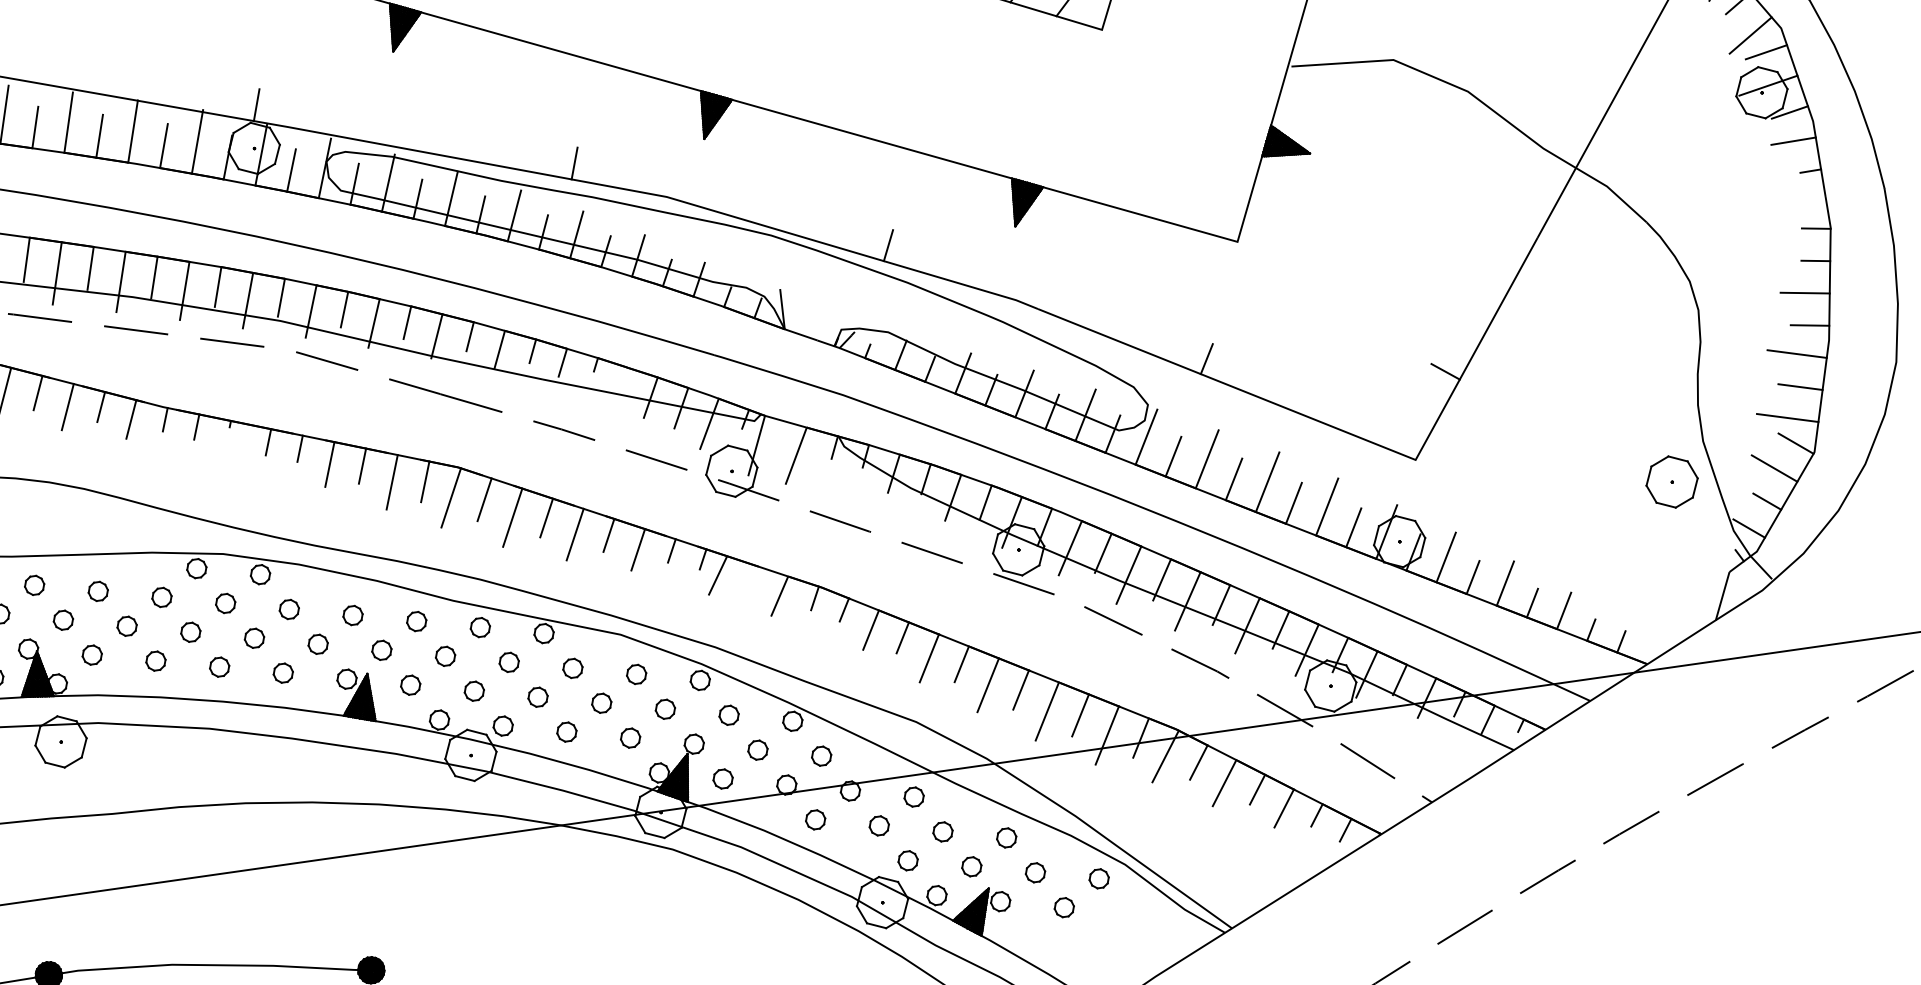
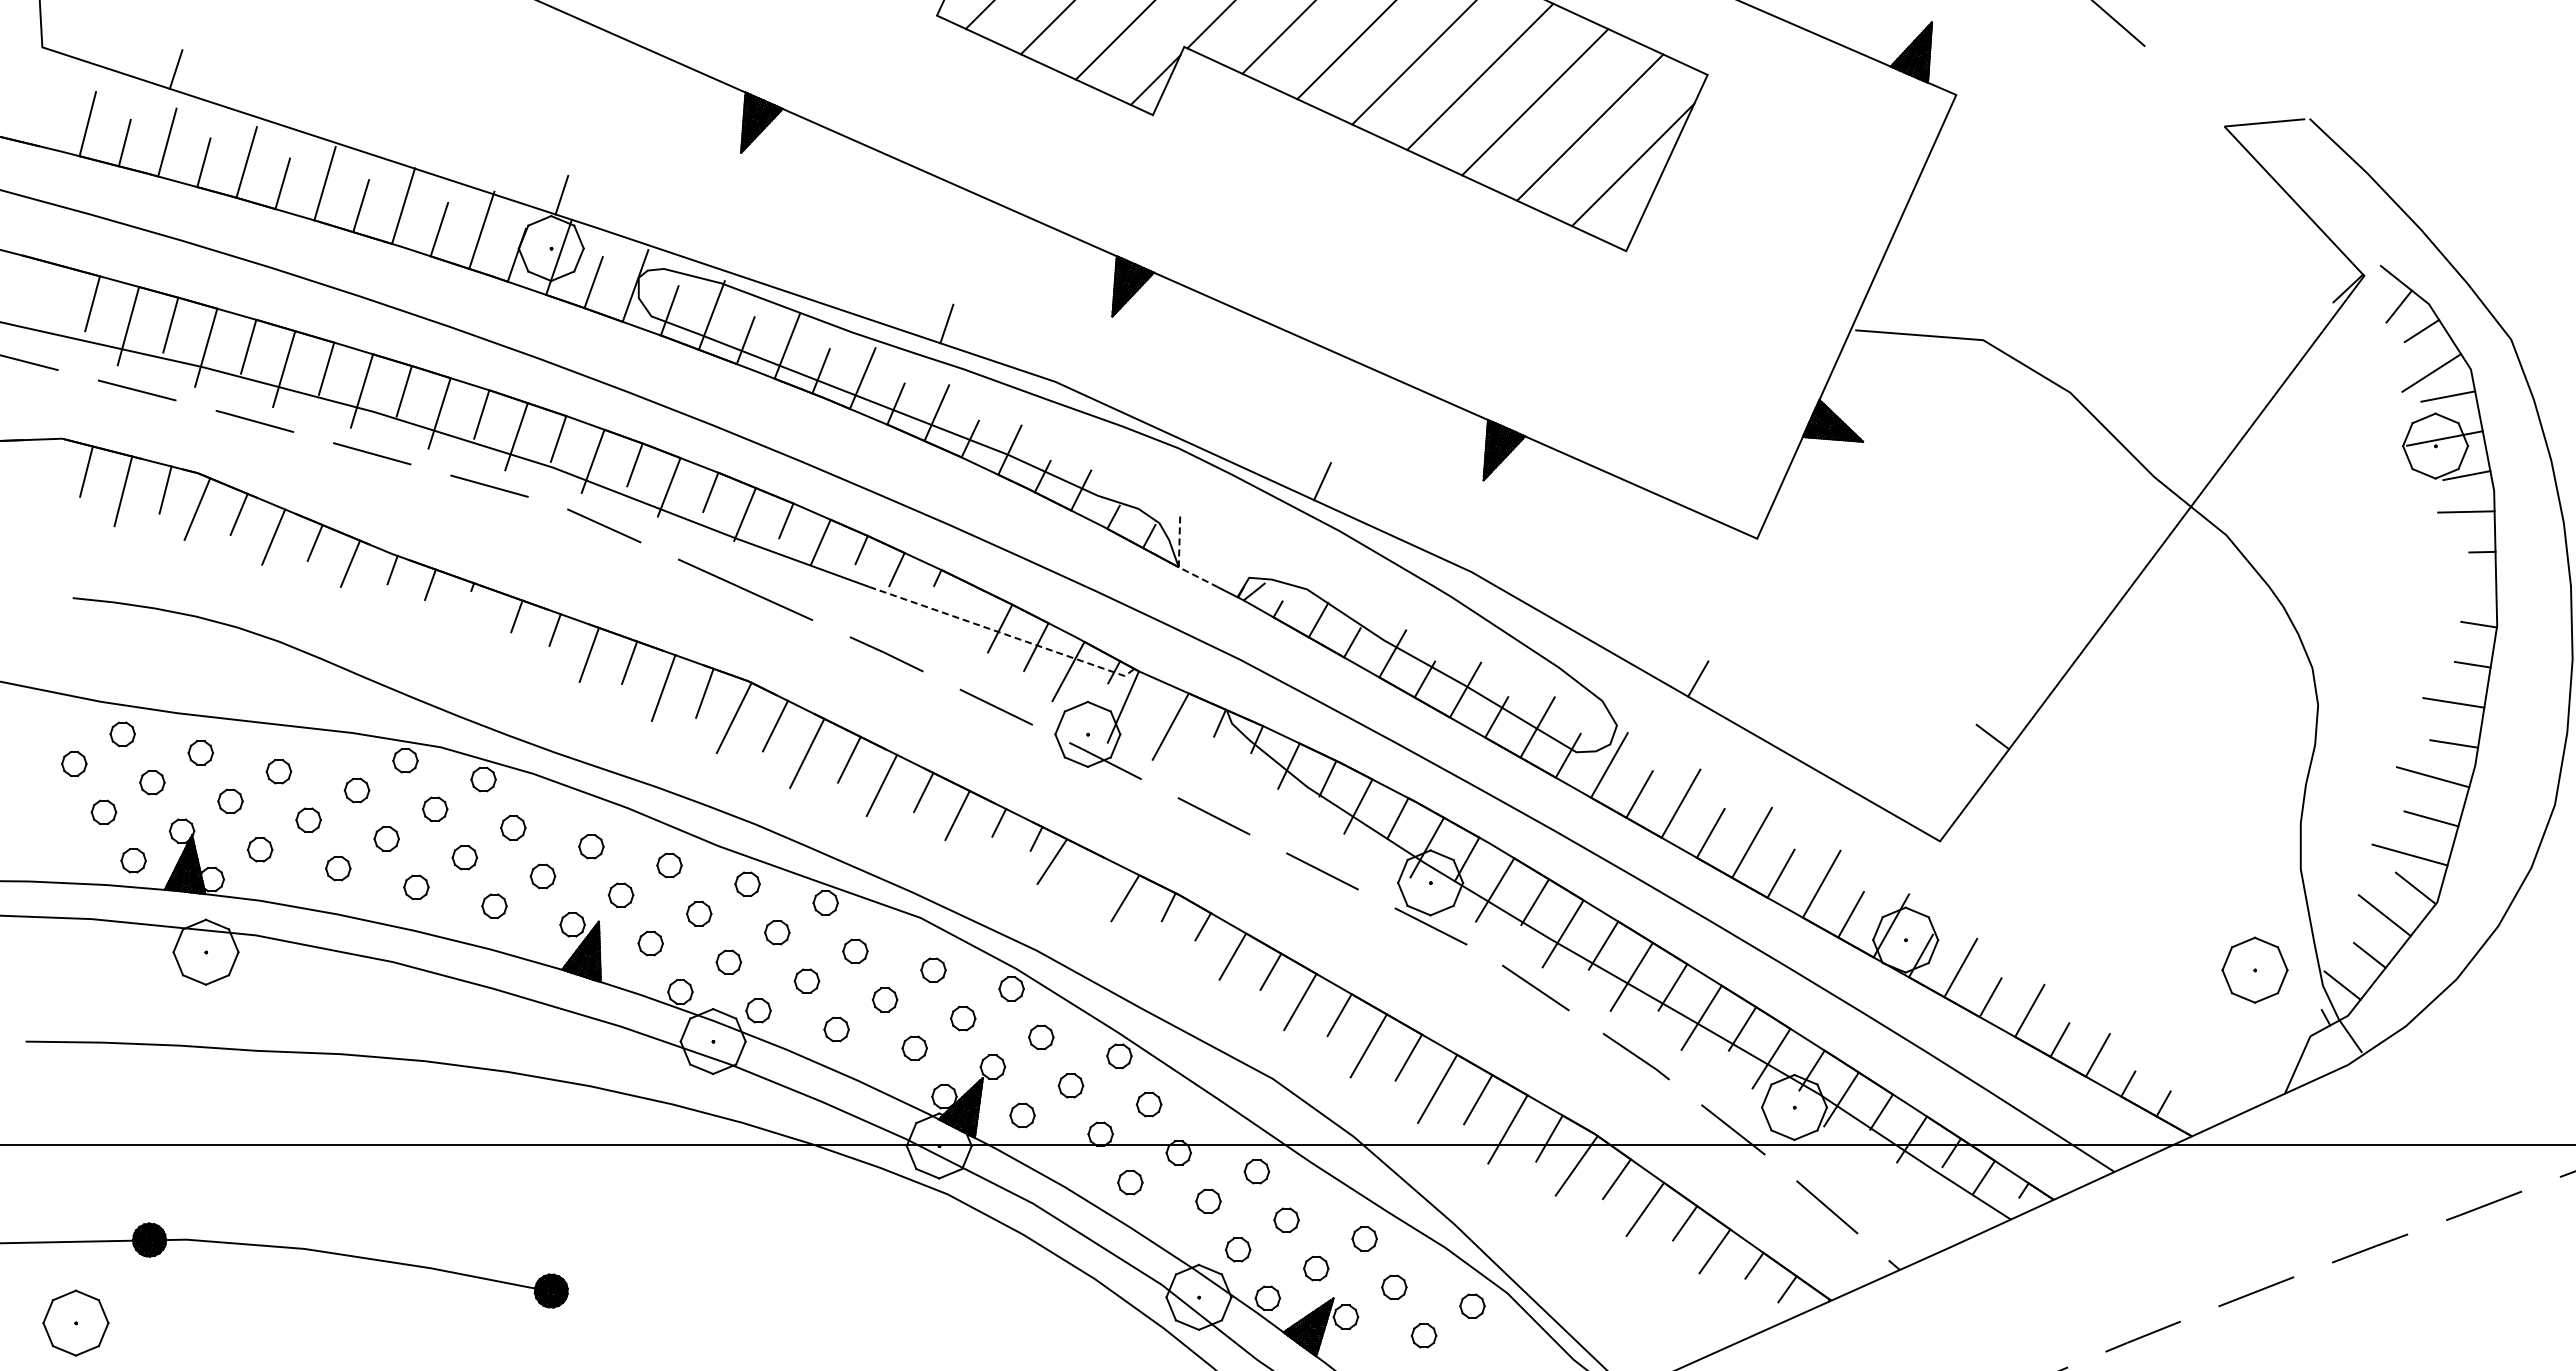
line: (784, 327) -> (1178, 564), solid -> dashed
line: (653, 401) -> (1003, 633), solid -> dashed
part: (1671, 481) -> (2254, 969), moved

